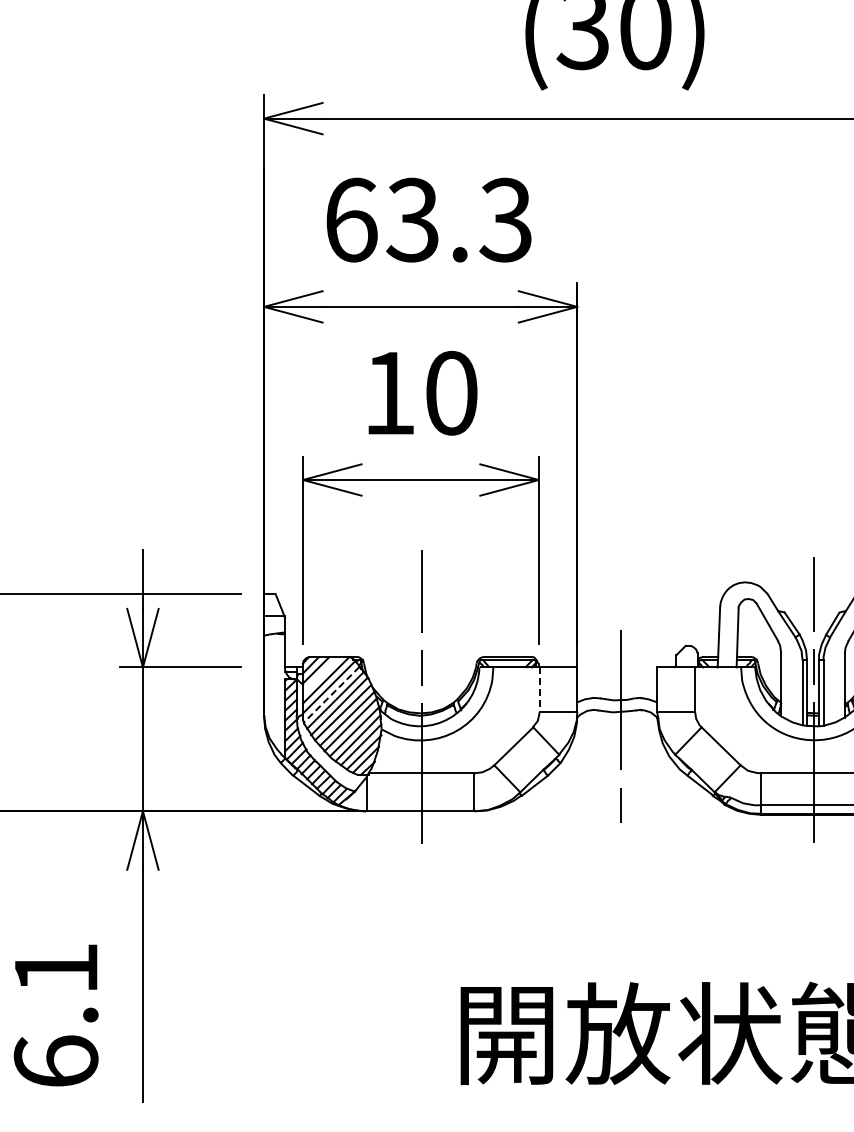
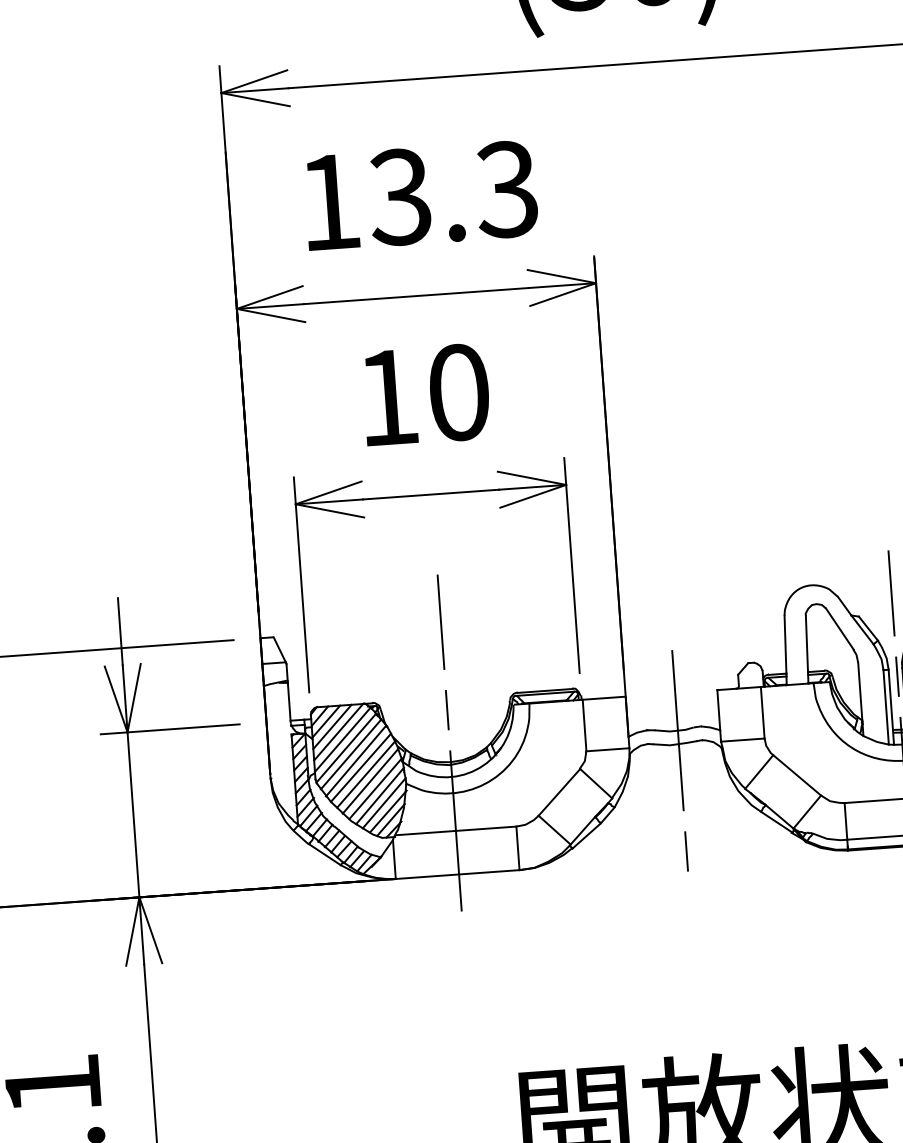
text: (351, 219) -> (329, 201), 63.3 -> 13.3
line: (321, 675) -> (333, 726), added
line: (539, 690) -> (584, 726), dashed -> solid
line: (331, 694) -> (346, 747), dashed -> solid

